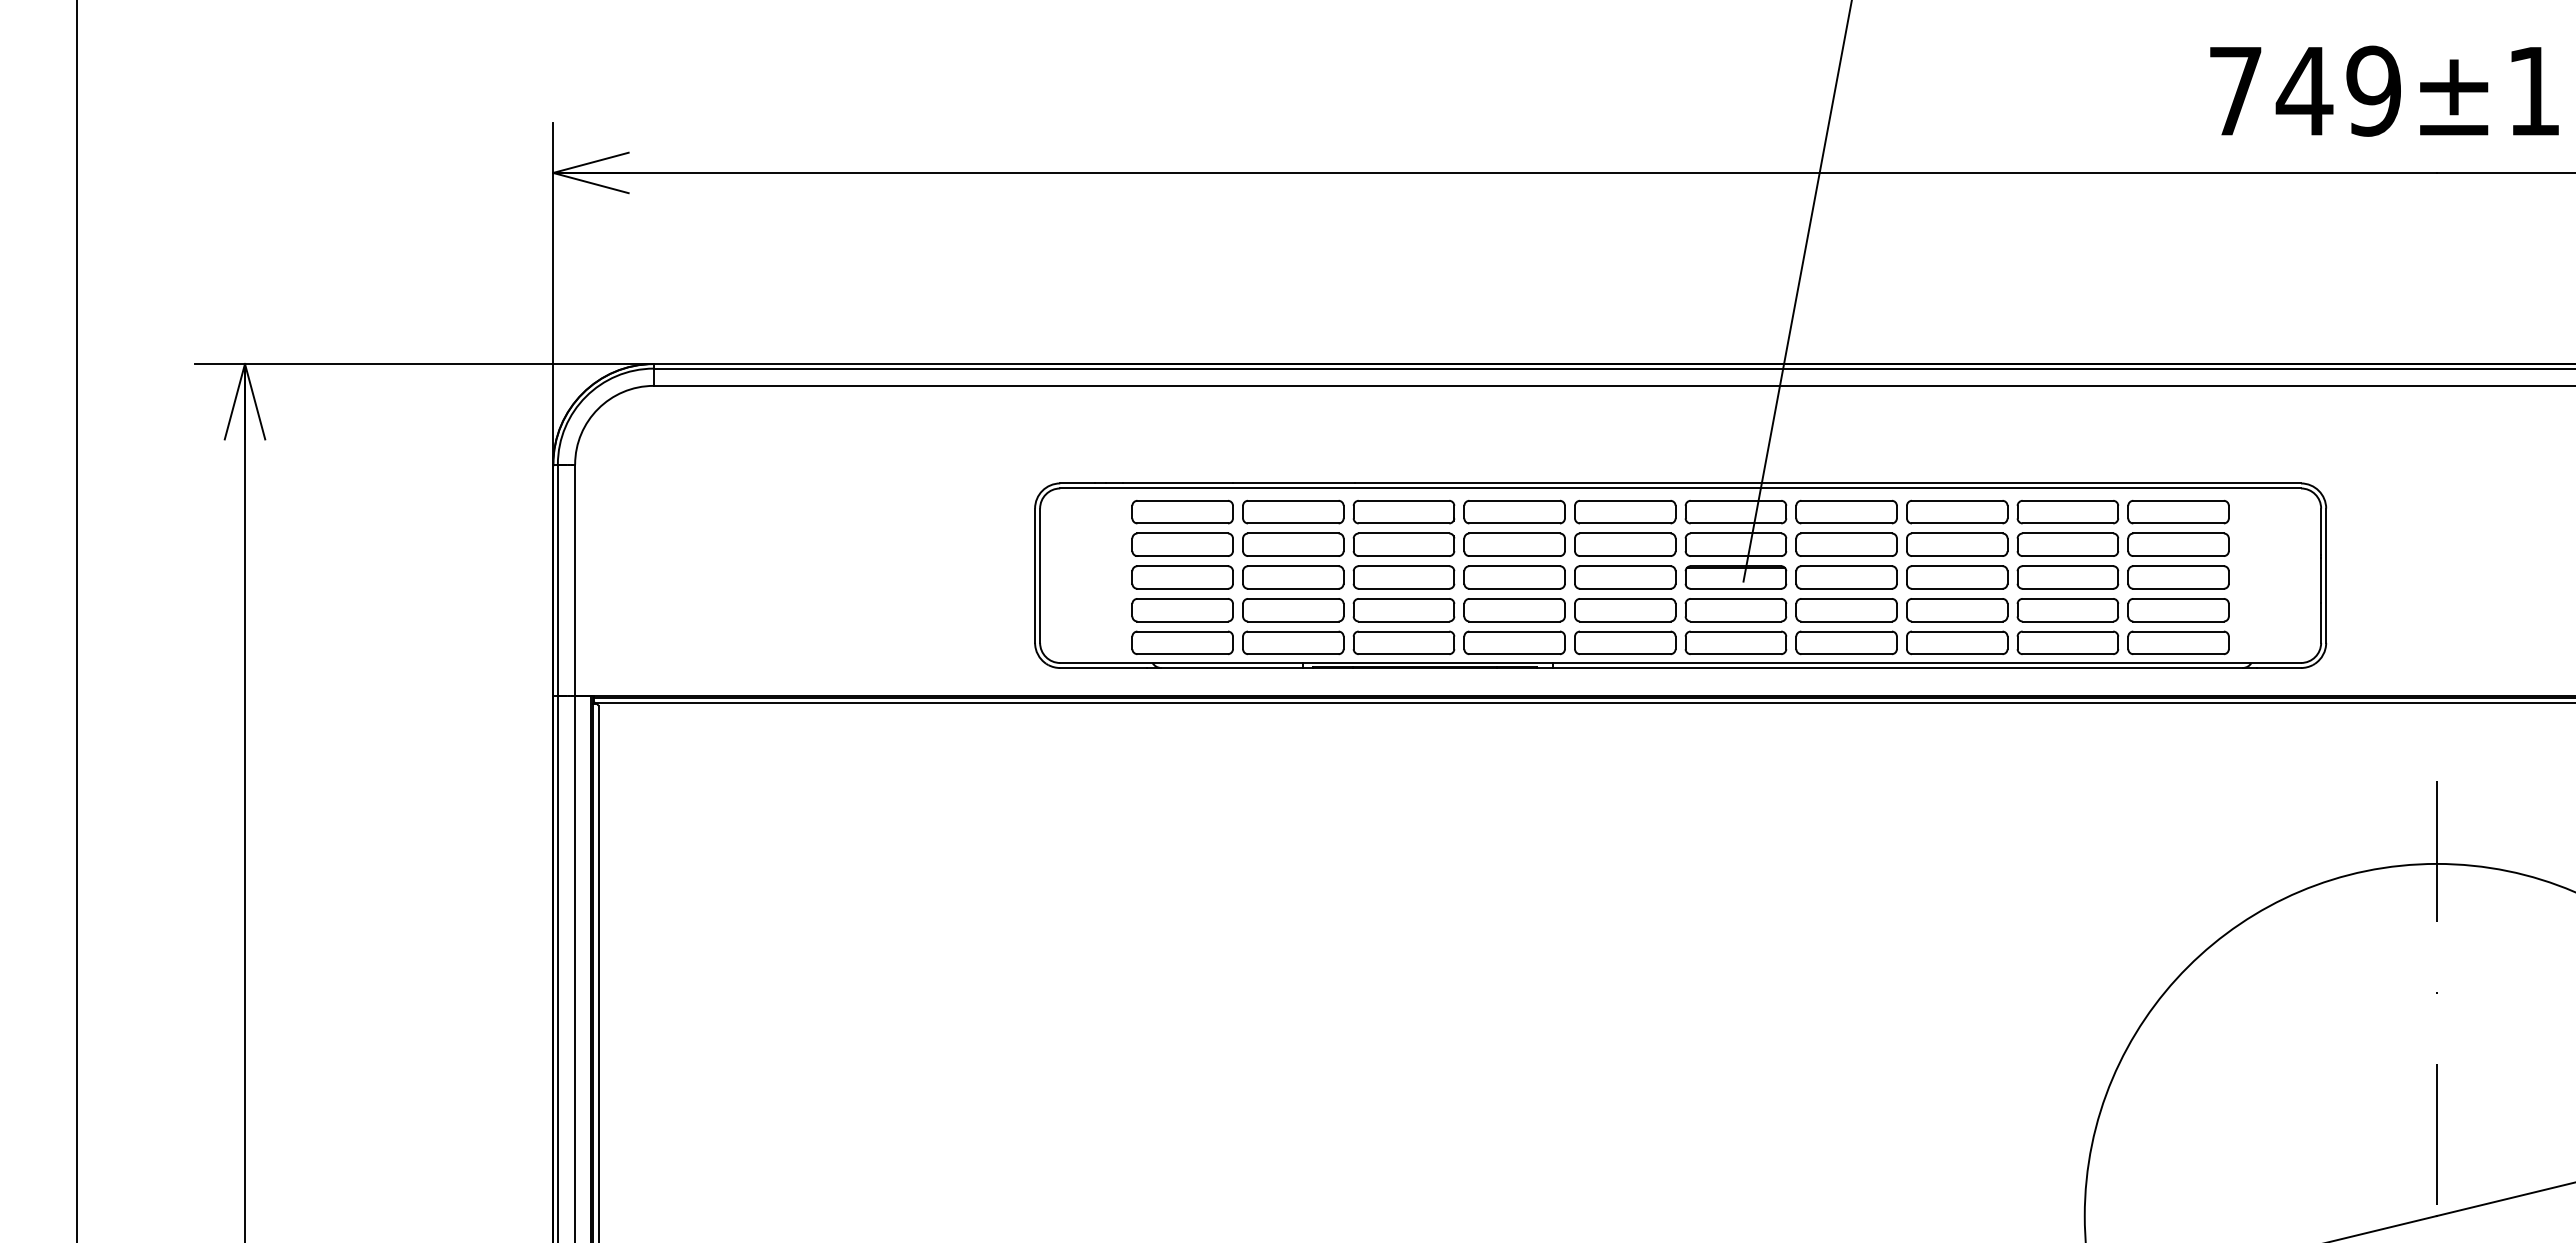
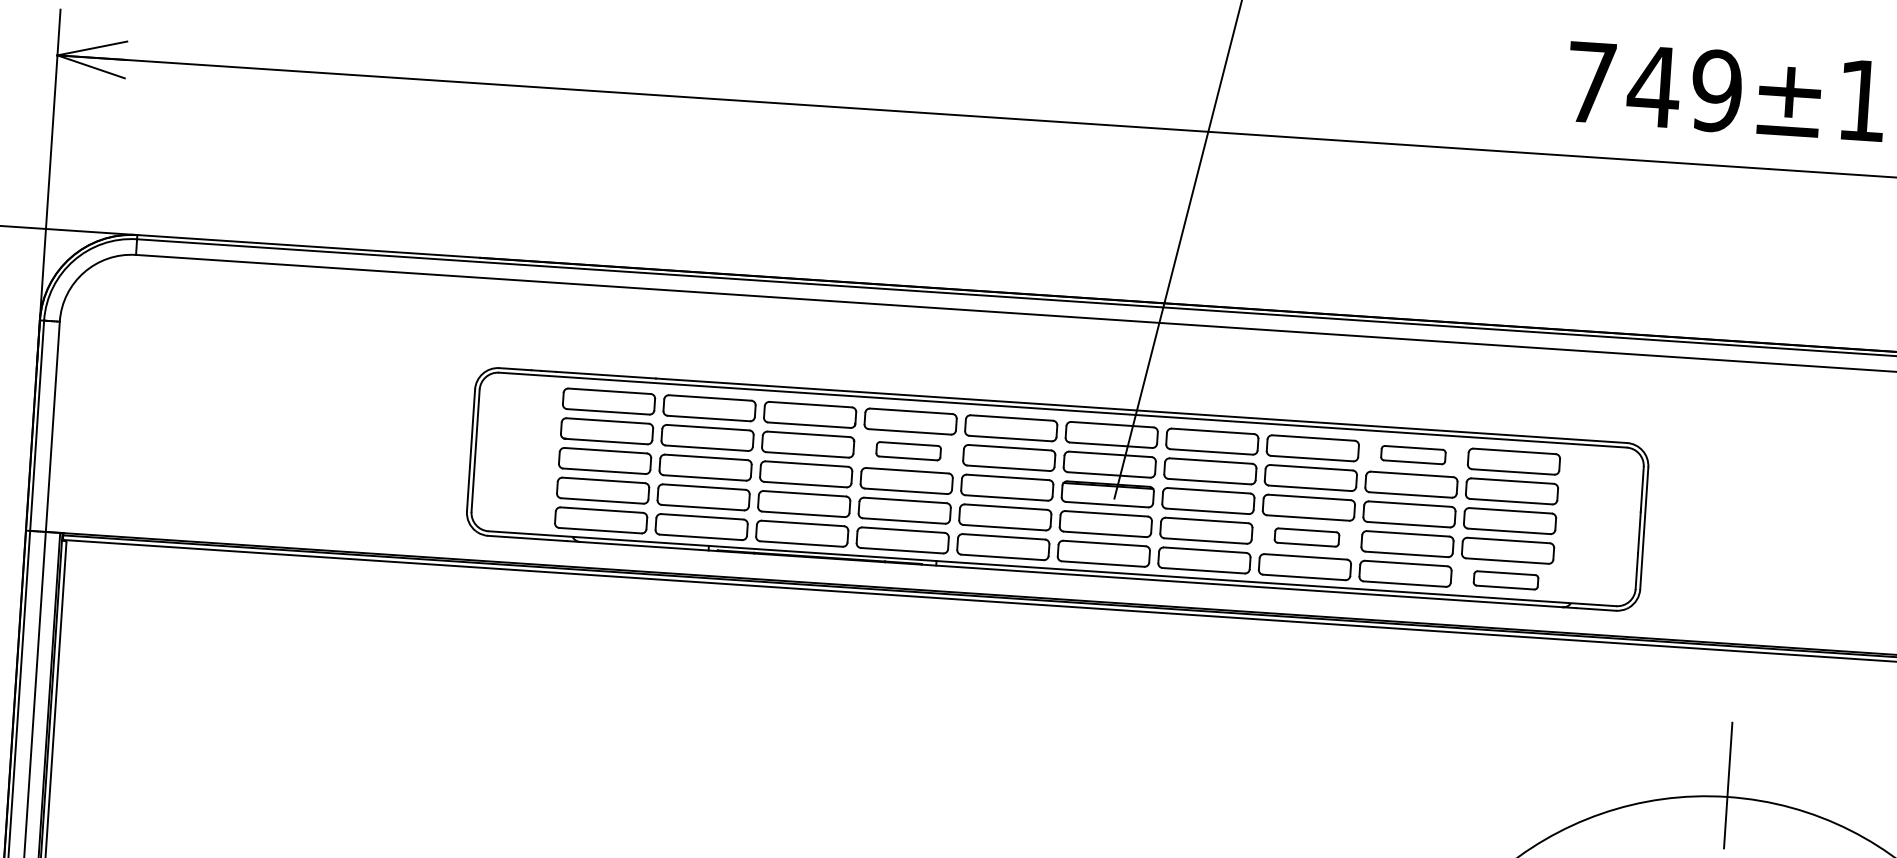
part: (2067, 512) -> (1413, 455), size x0.7
part: (1514, 544) -> (908, 451), size x0.7
part: (1957, 610) -> (1307, 537), size x0.7
part: (2178, 642) -> (1506, 580), size x0.7

